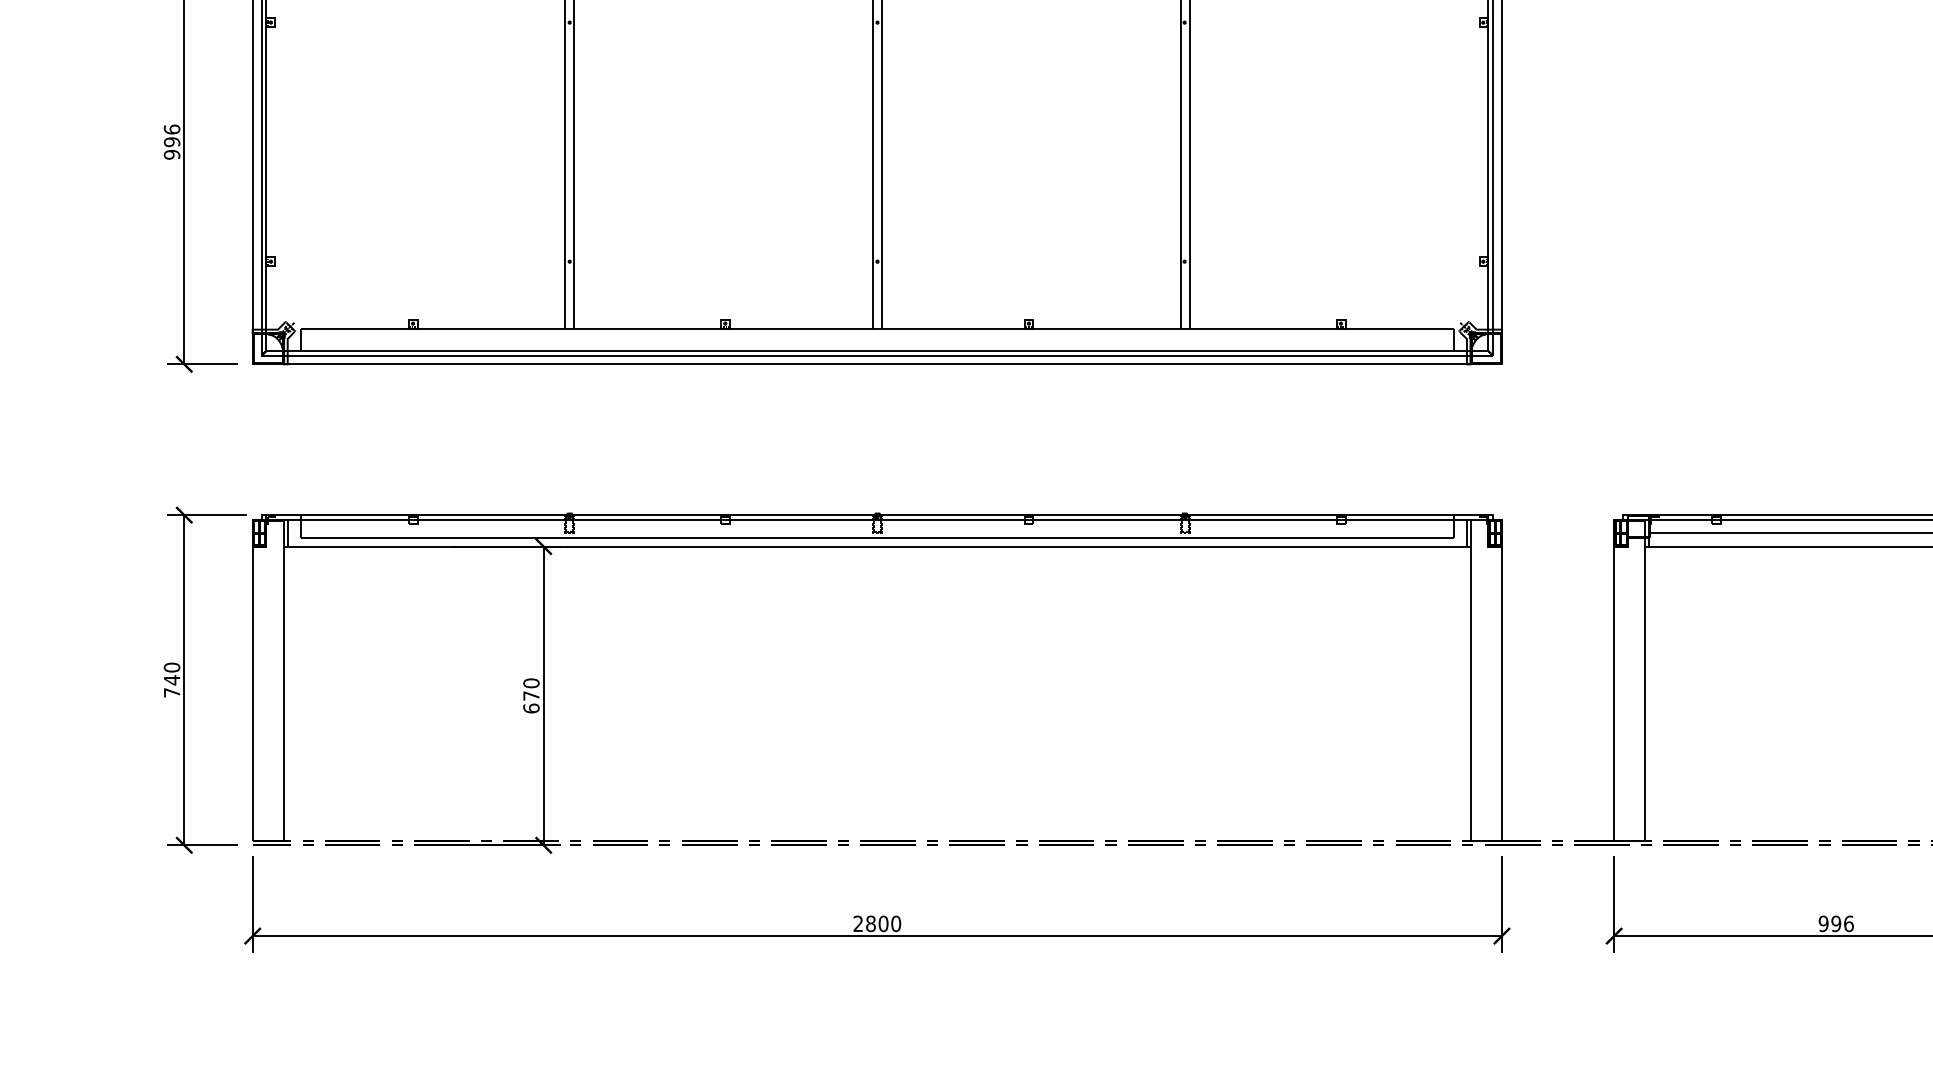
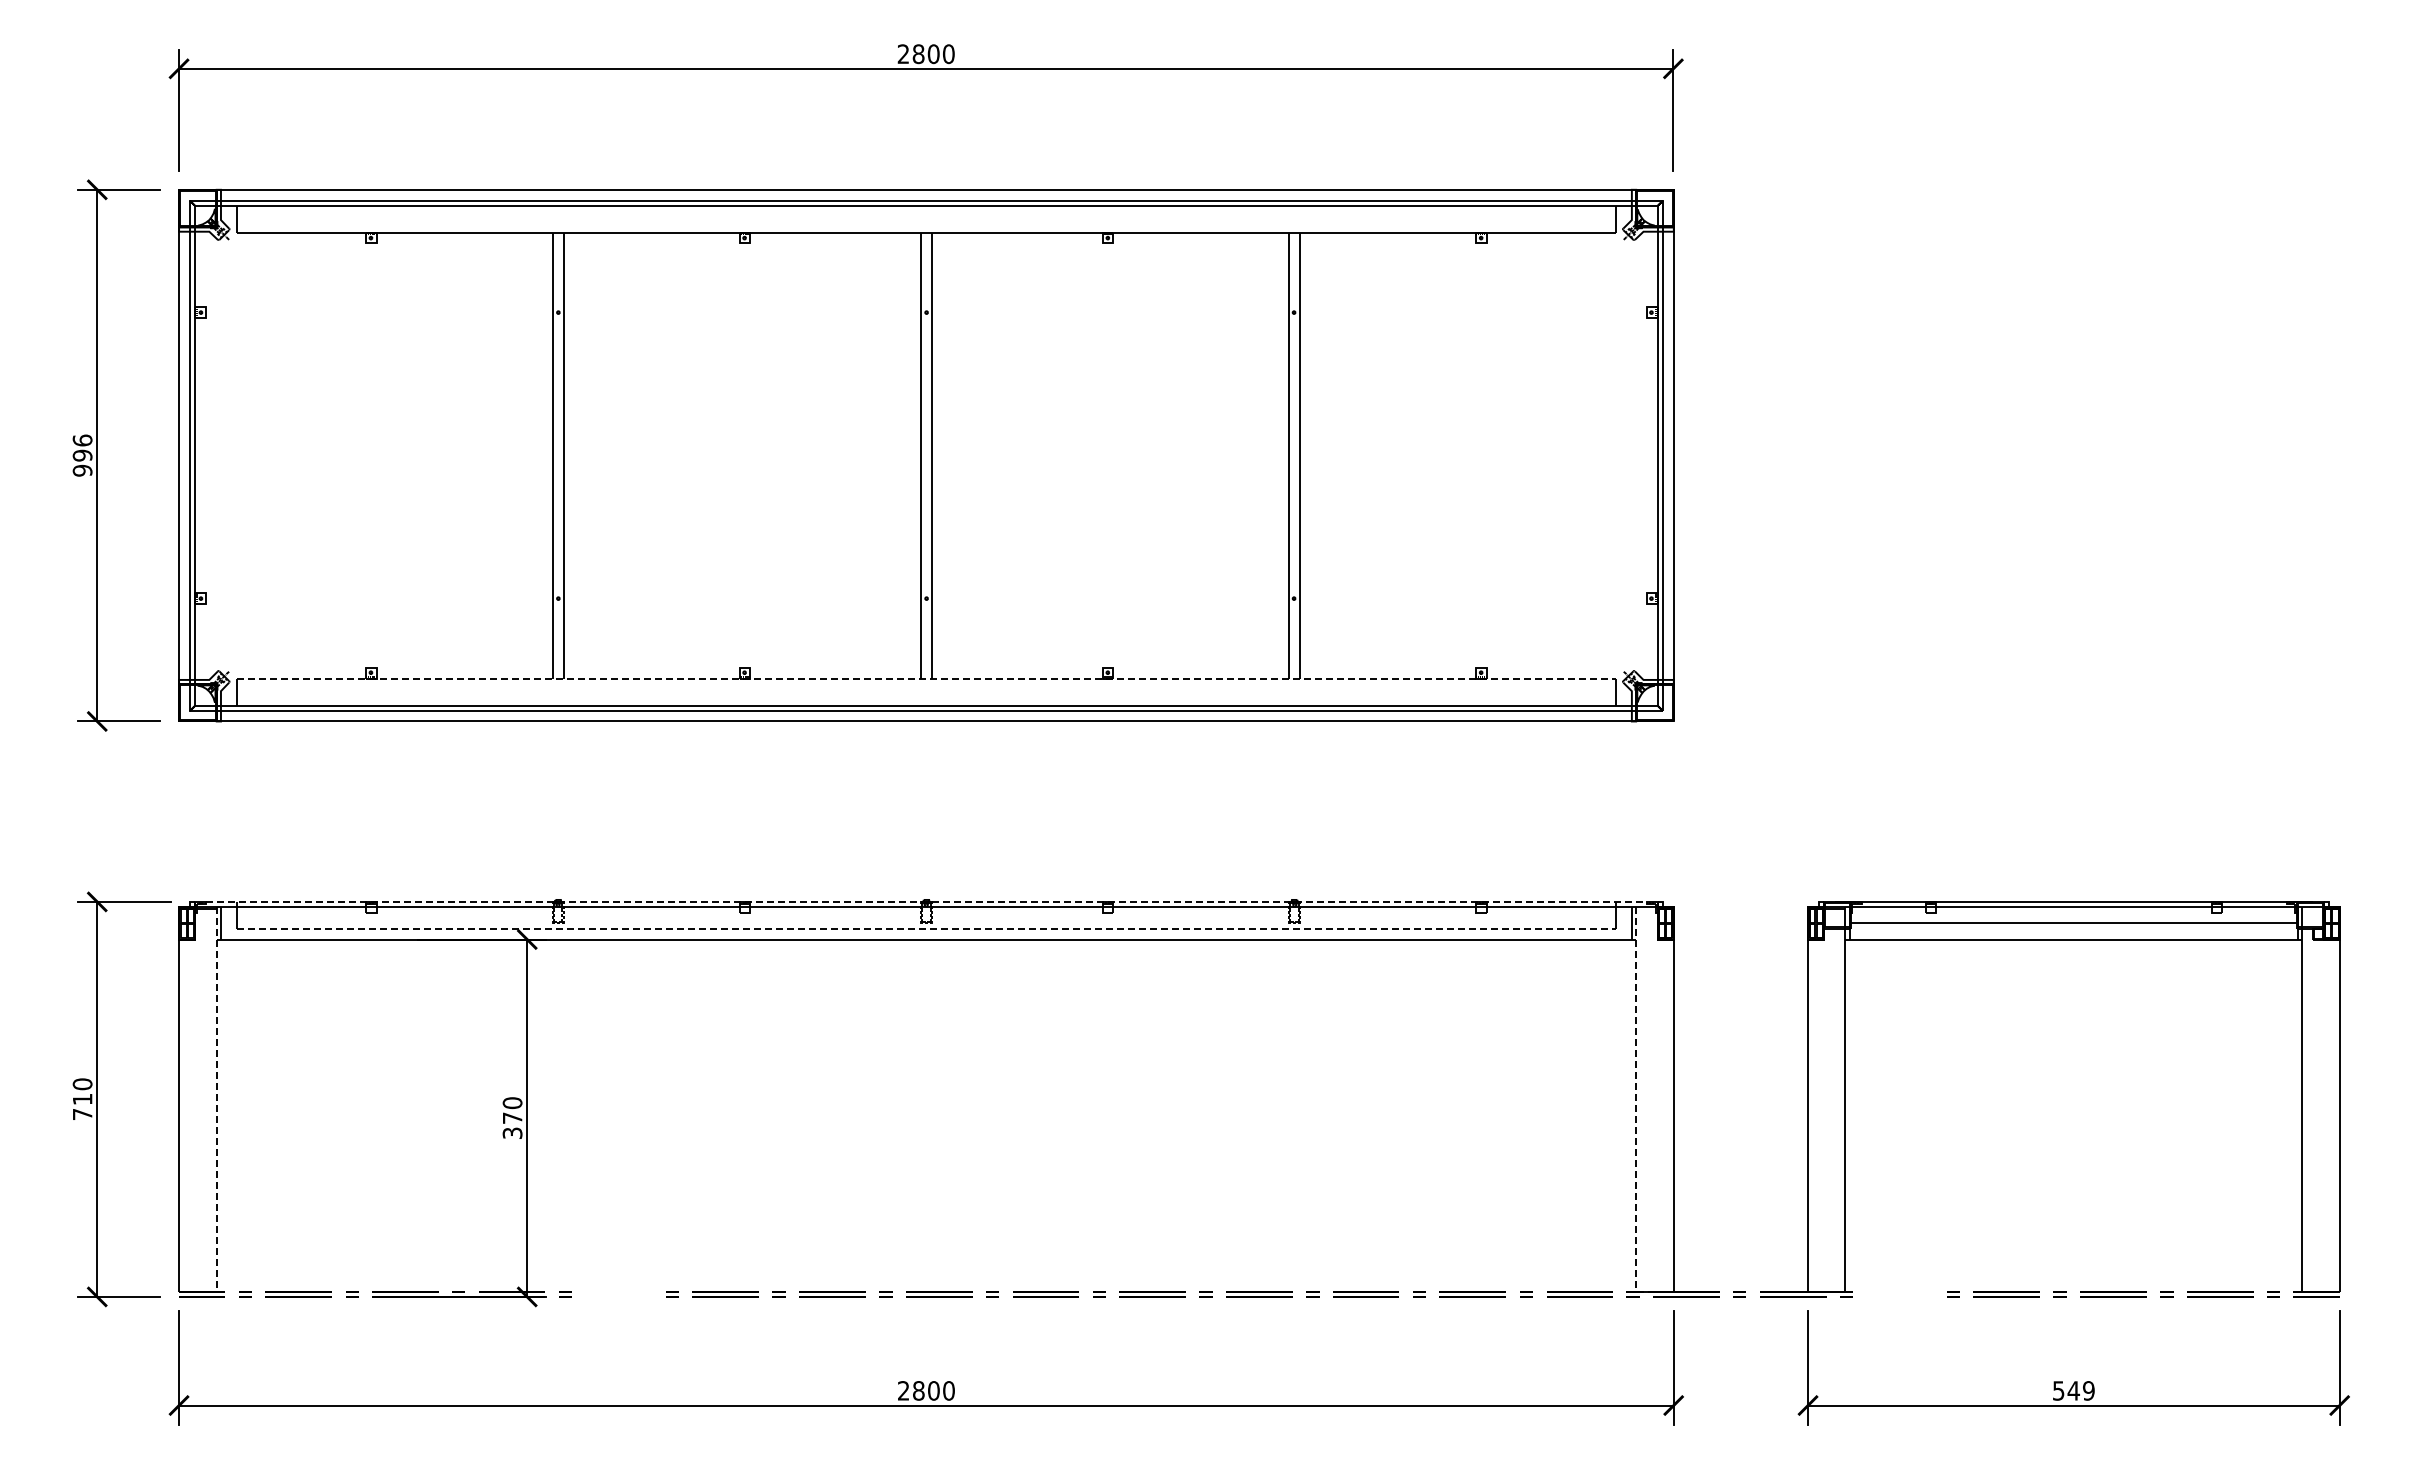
line: (877, 328) -> (926, 678), solid -> dashed
line: (877, 514) -> (926, 901), solid -> dashed
line: (877, 537) -> (926, 928), solid -> dashed
text: (171, 680) -> (82, 1099), 740 -> 710
line: (283, 681) -> (216, 1100), solid -> dashed
line: (1470, 692) -> (1636, 1114), solid -> dashed
text: (531, 708) -> (512, 1133), 670 -> 370
part: (620, 843) -> (619, 1294), removed
part: (1690, 843) -> (1899, 1294), removed
text: (1836, 923) -> (2073, 1390), 996 -> 549

